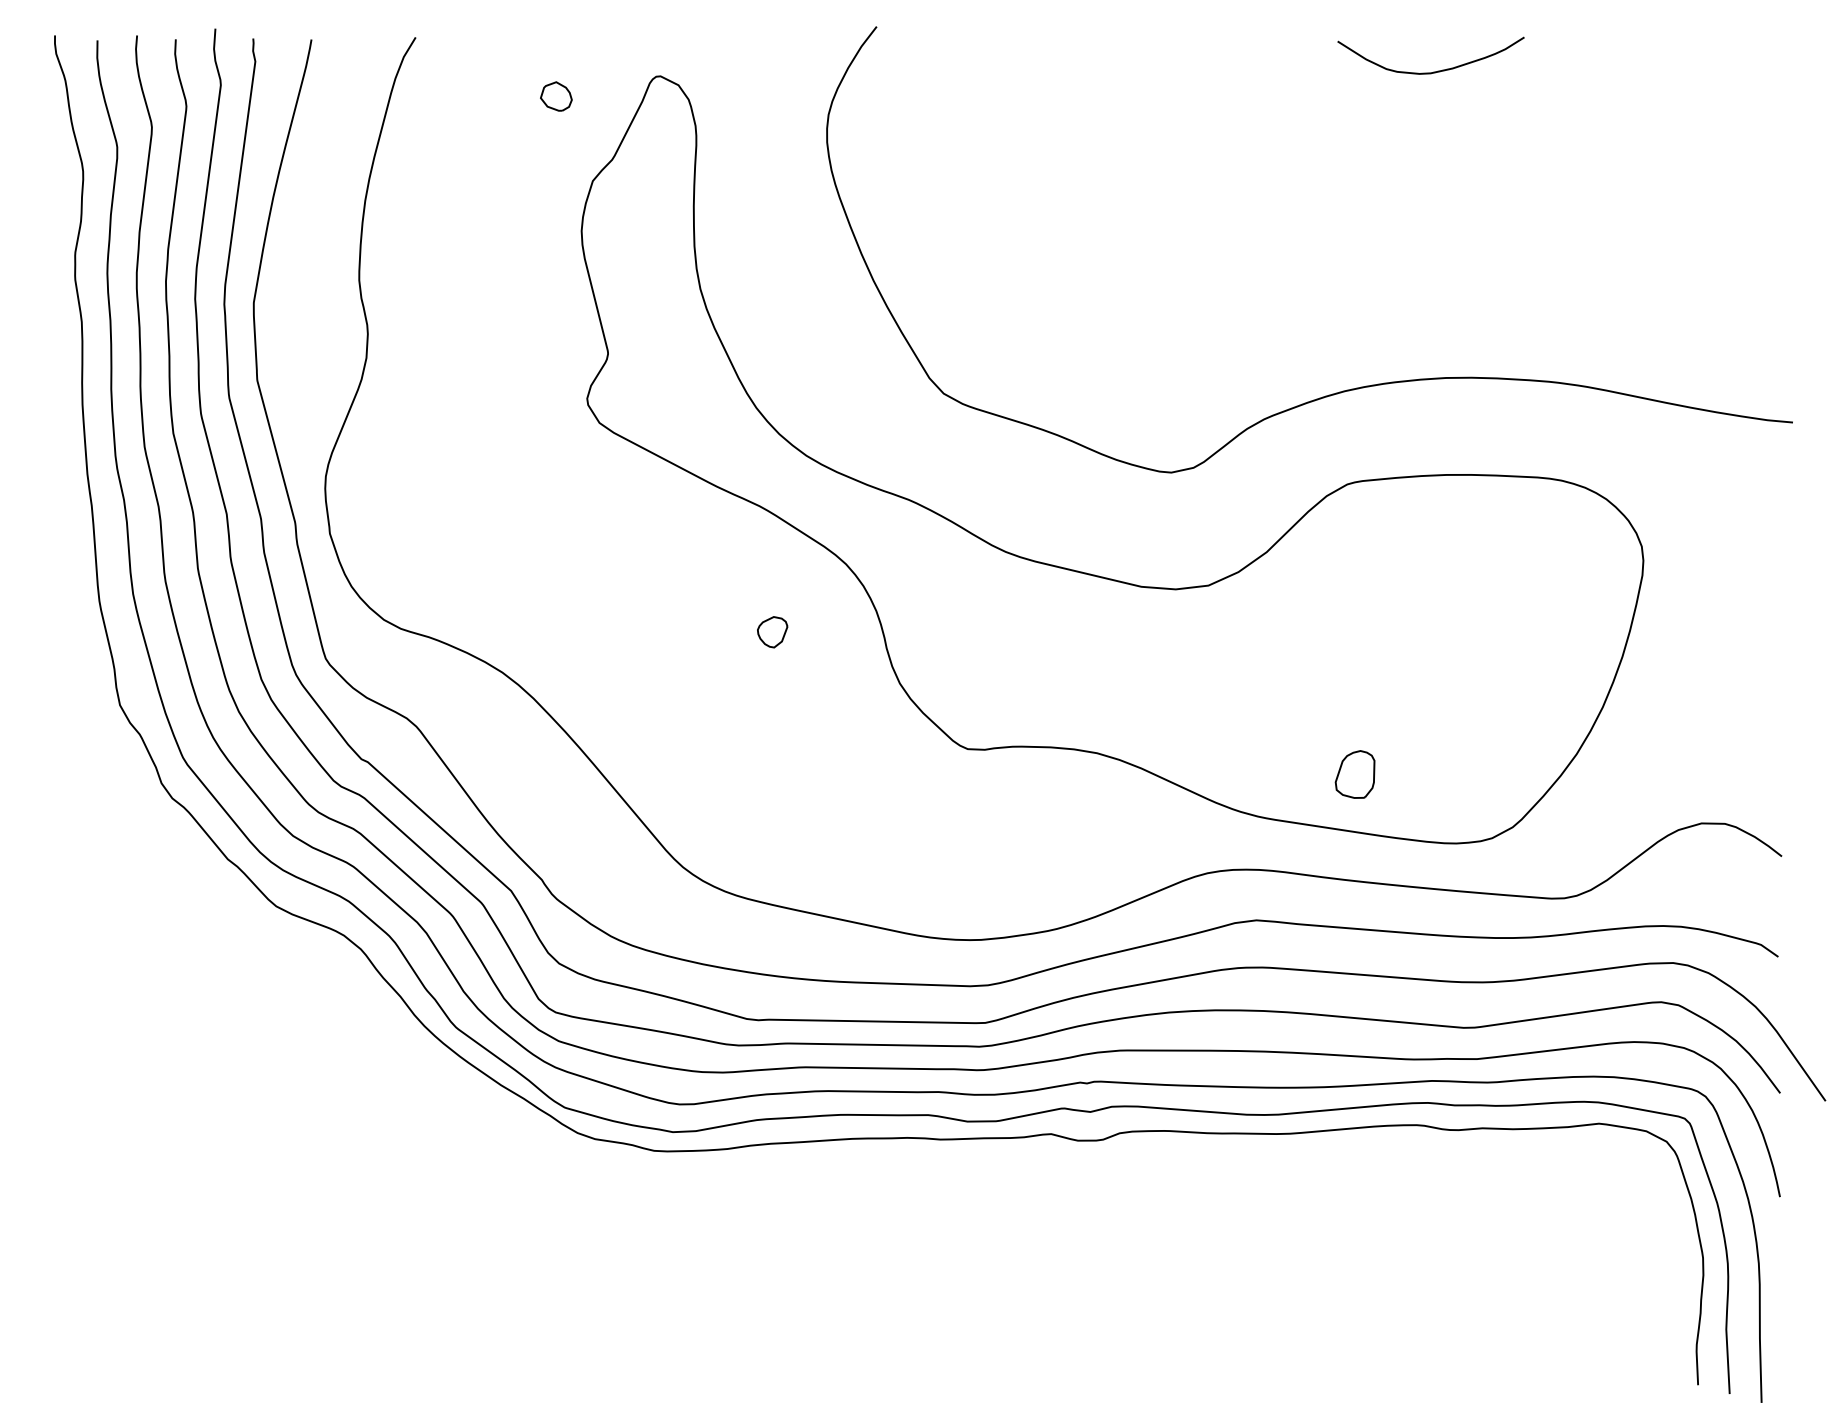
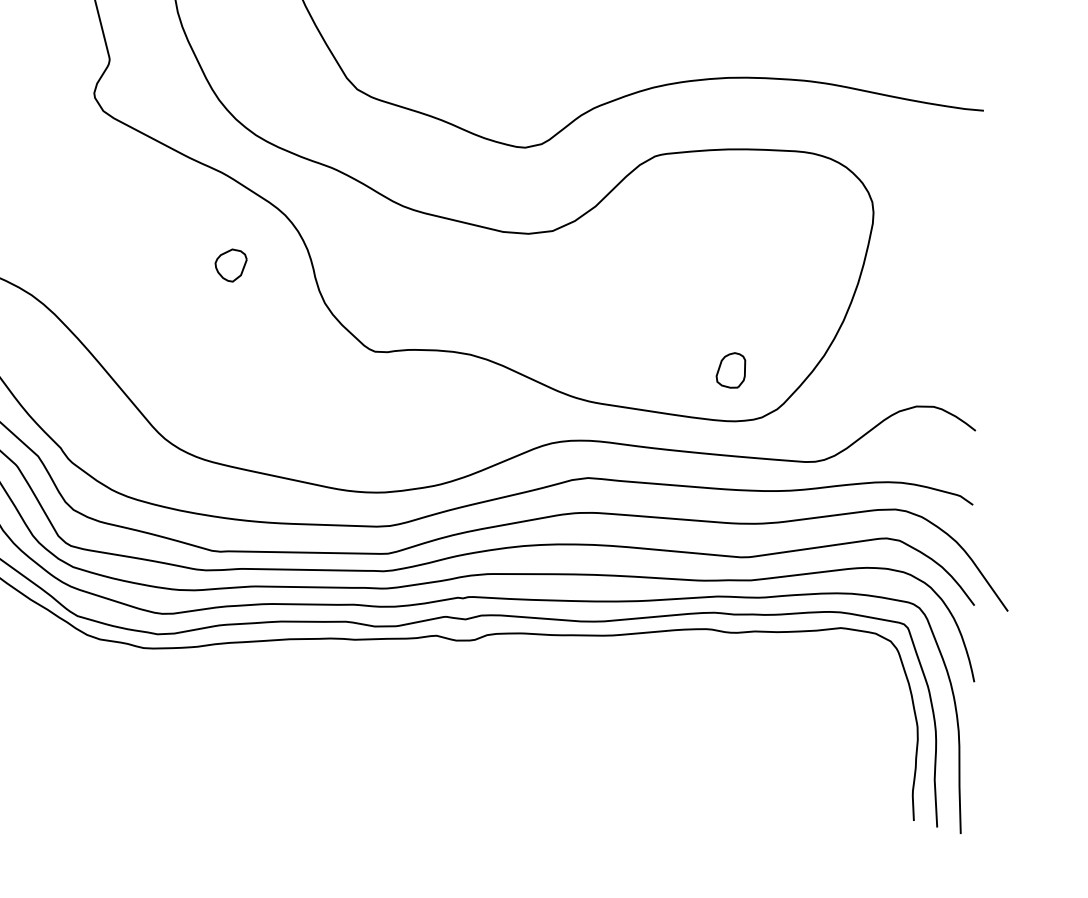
part: (772, 631) -> (230, 264), size x1.43
part: (1354, 774) -> (730, 370), moved

